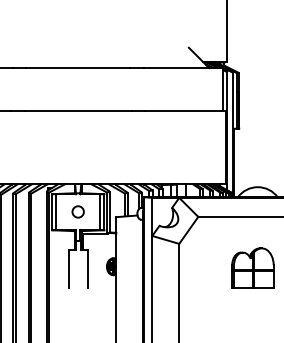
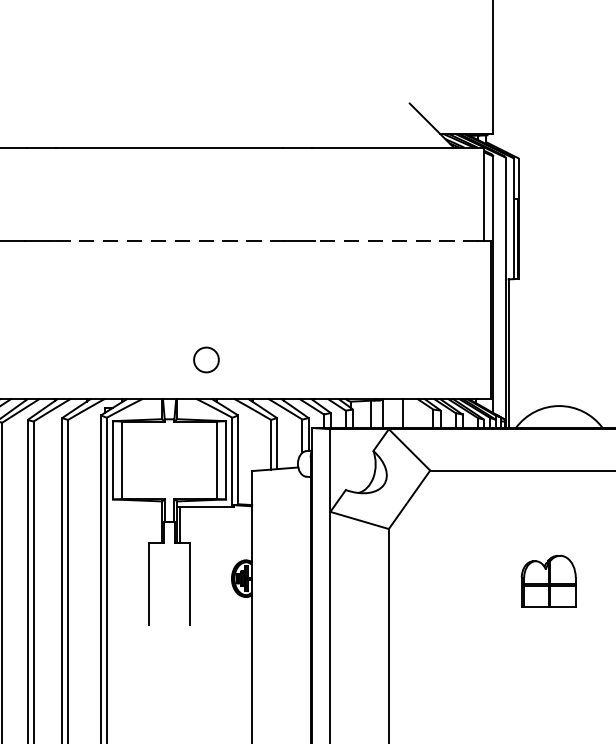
line: (77, 110) -> (168, 239), solid -> dashed
line: (182, 110) -> (395, 239), solid -> dashed
circle: (77, 211) -> (204, 358), moved
part: (252, 267) -> (547, 580), size x0.6

